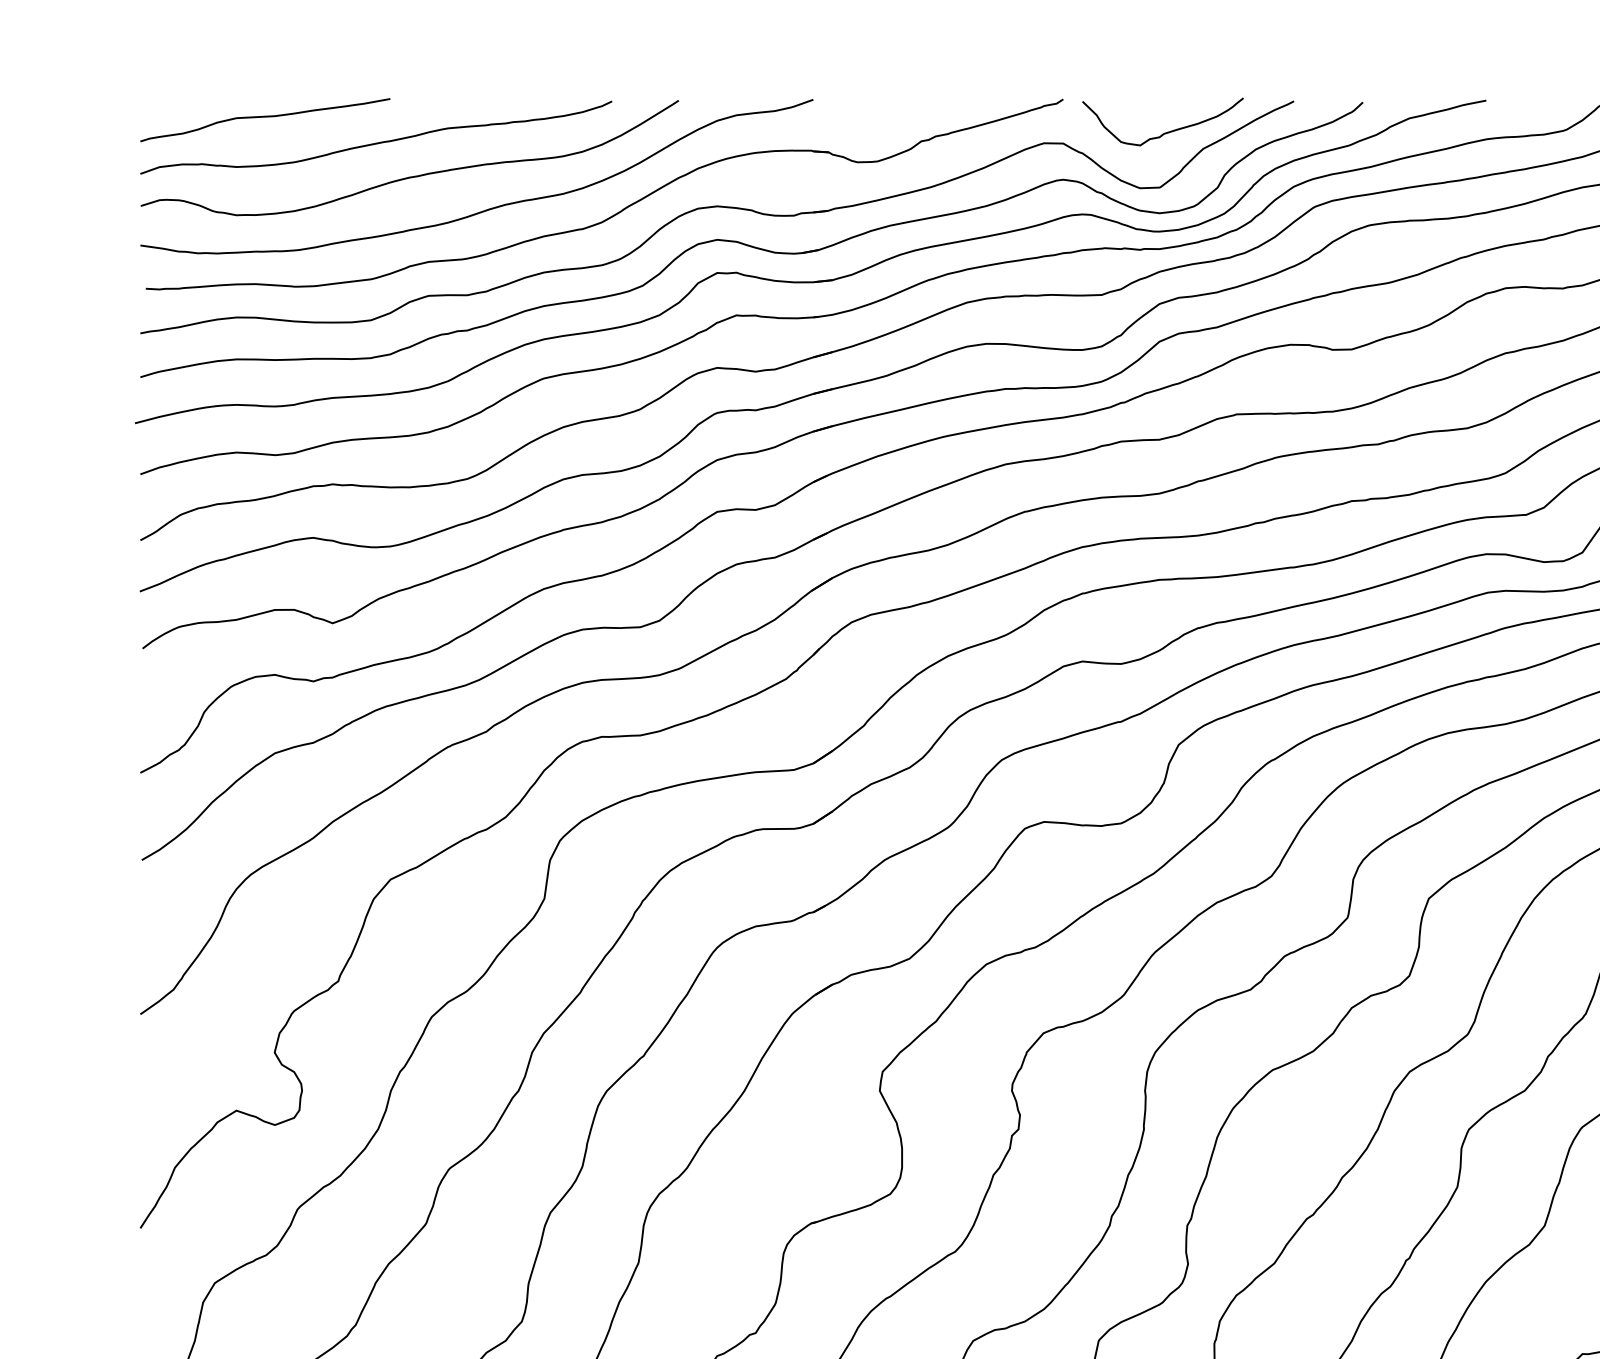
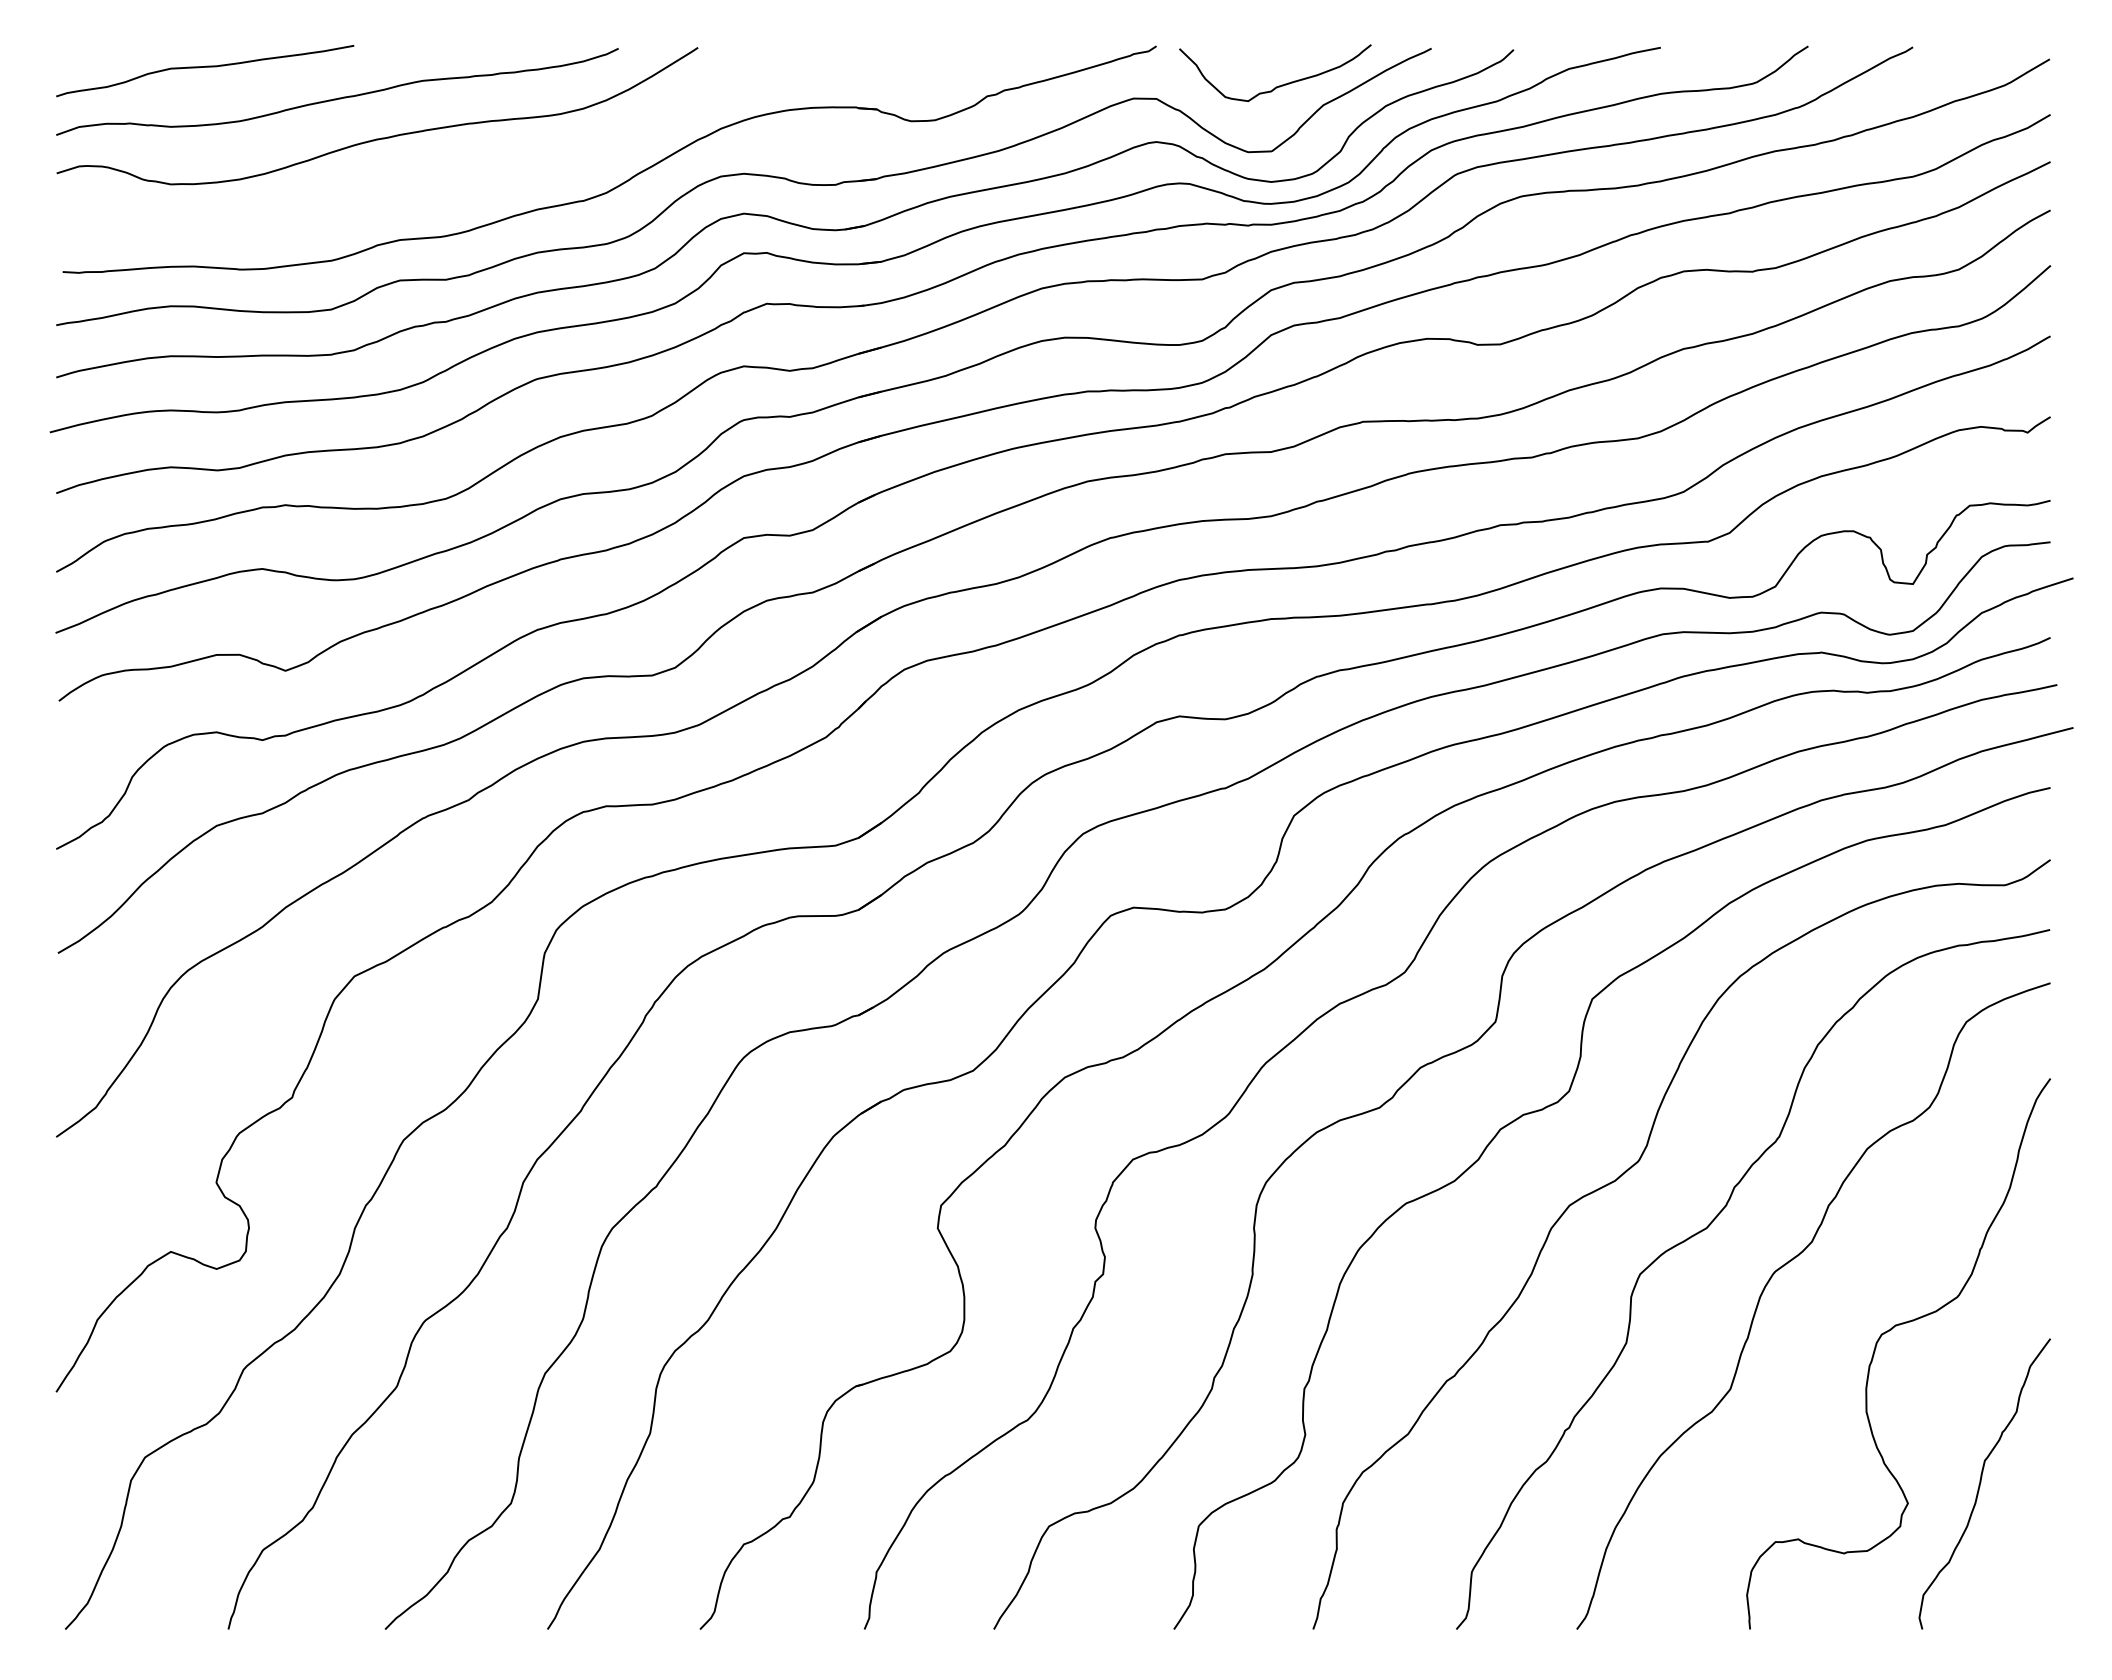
curve: (488, 208) -> (471, 176), removed

